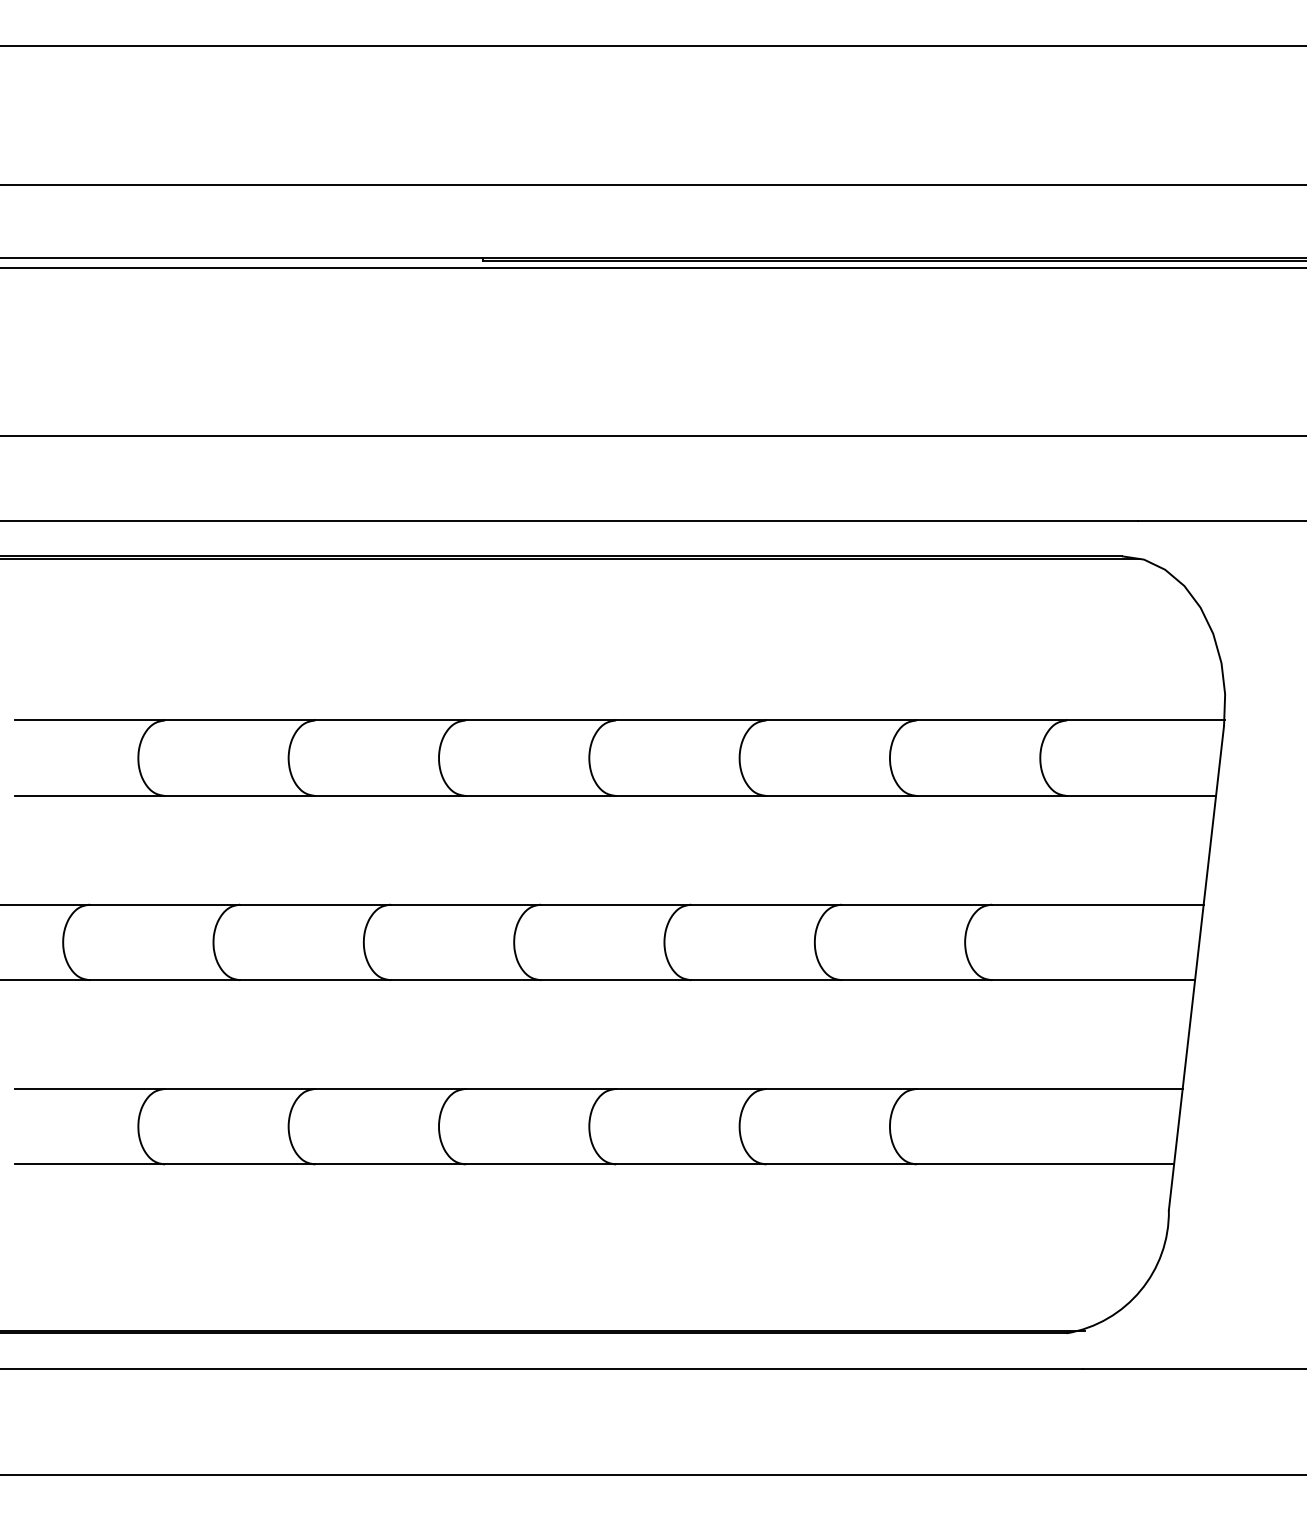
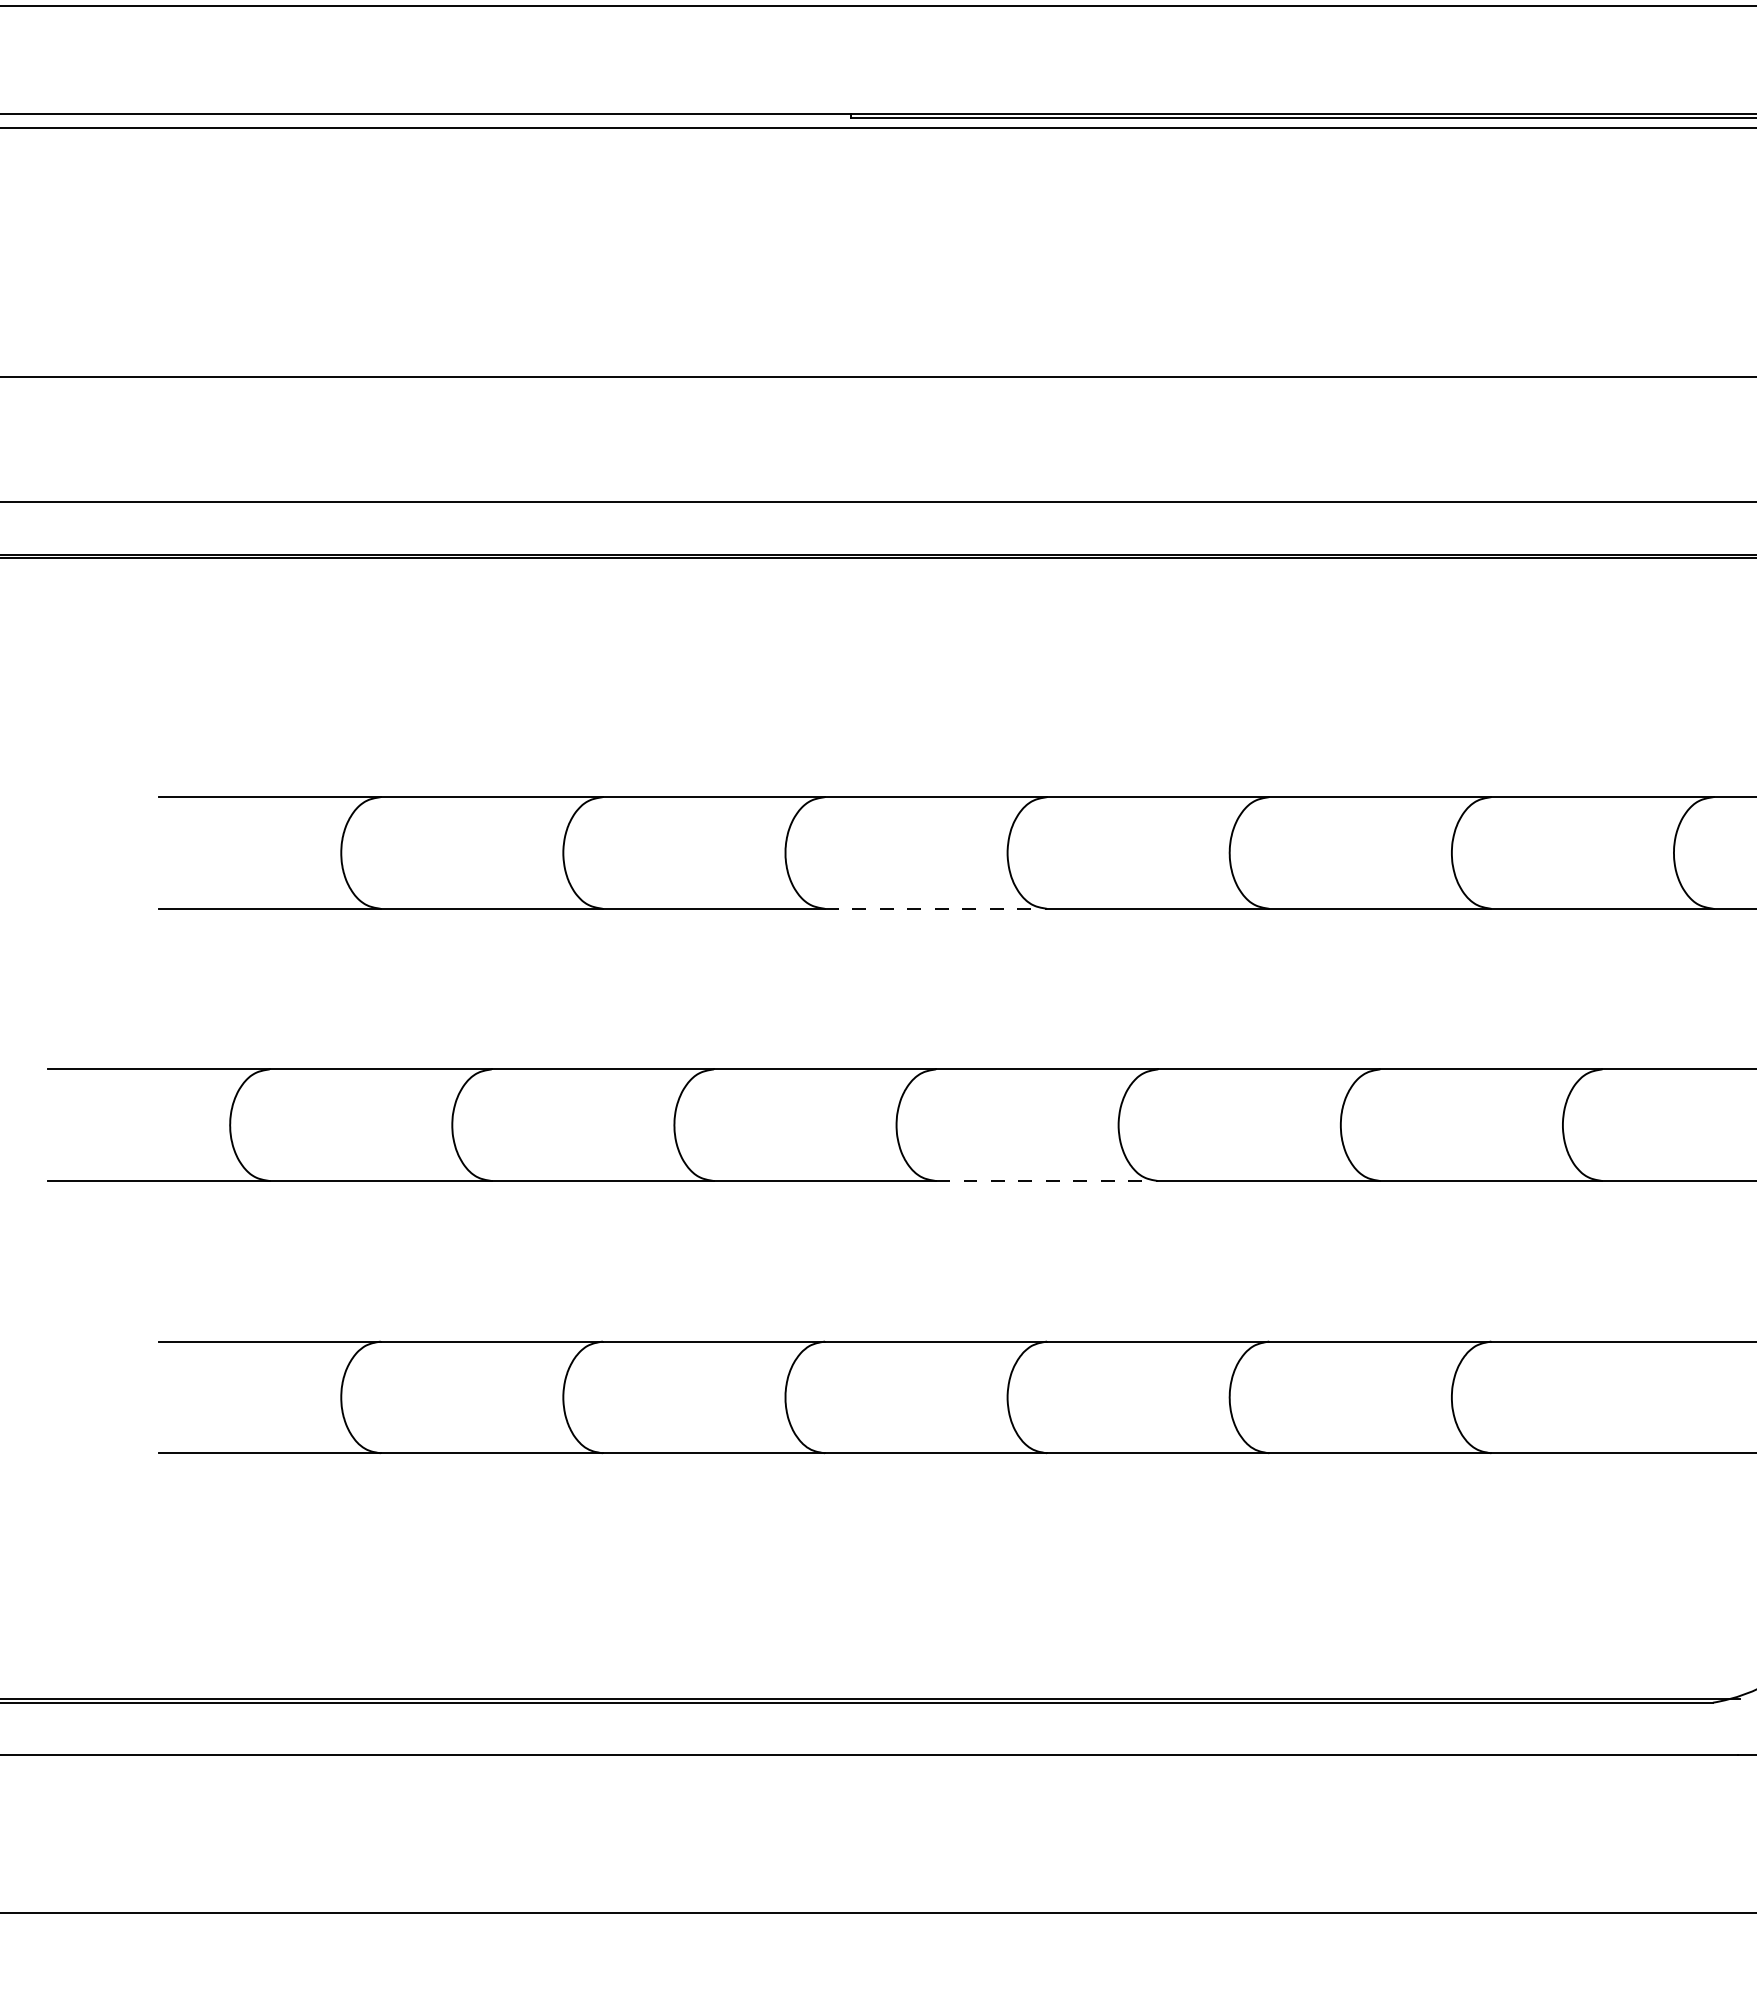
line: (541, 796) -> (936, 909), solid -> dashed
line: (616, 980) -> (1047, 1181), solid -> dashed

